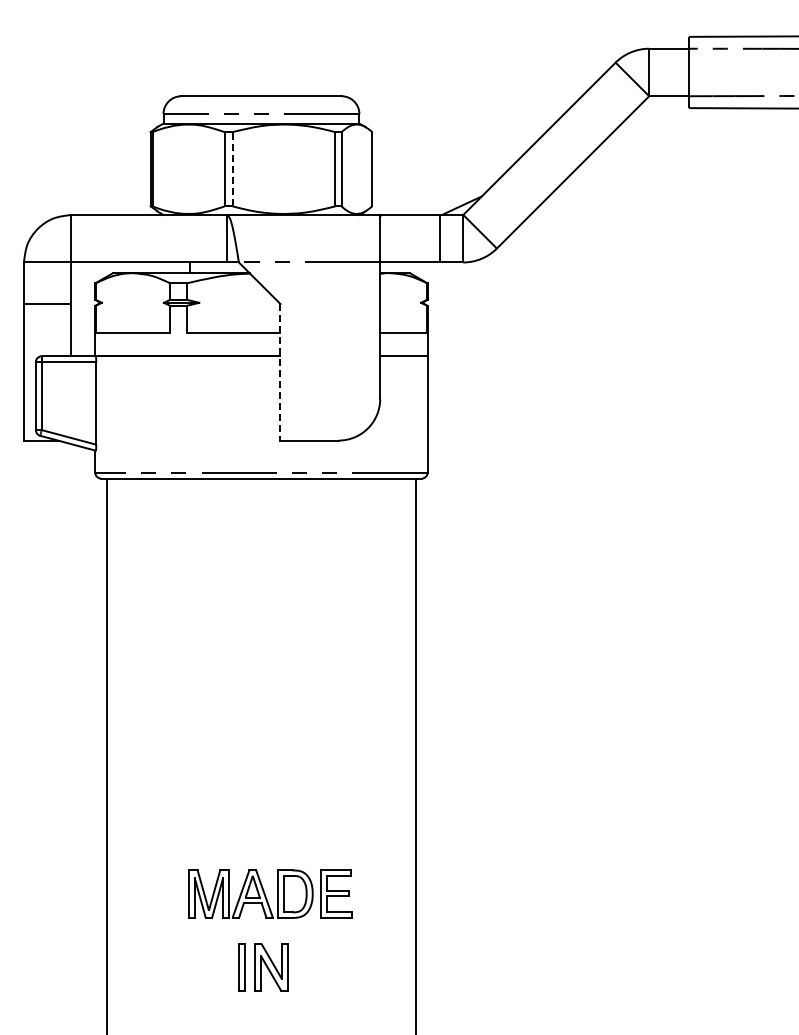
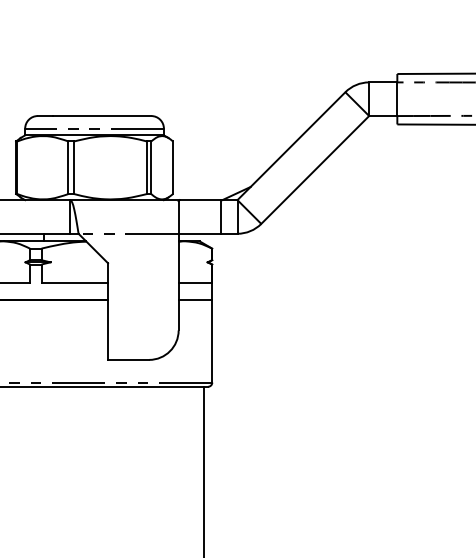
line: (232, 168) -> (74, 167), dashed -> solid
line: (280, 372) -> (108, 311), dashed -> solid

